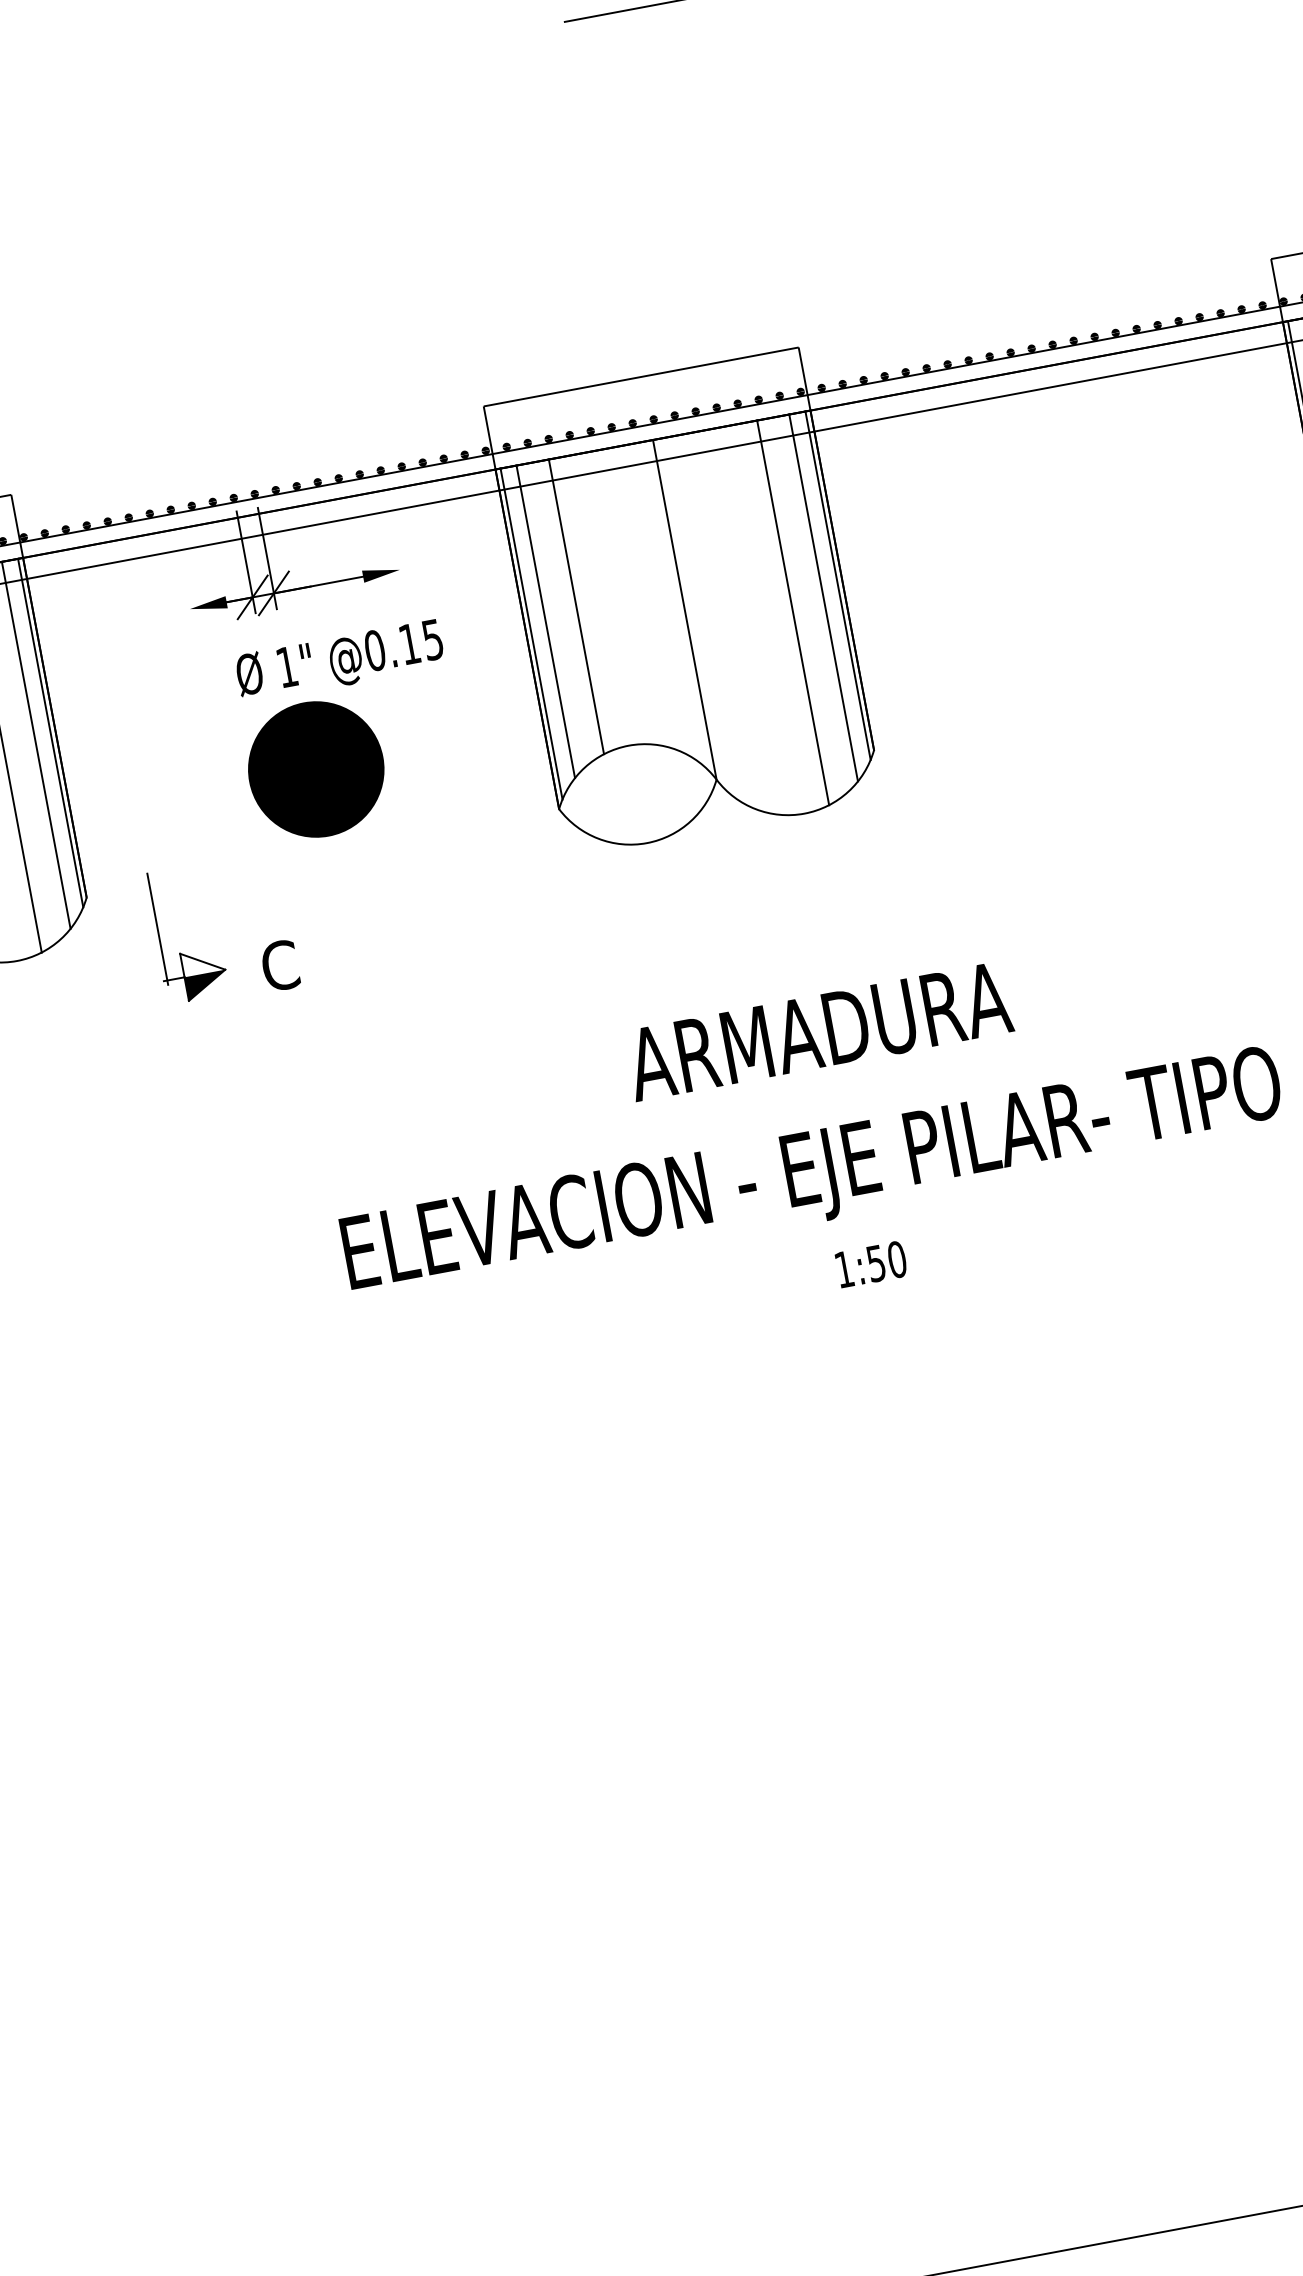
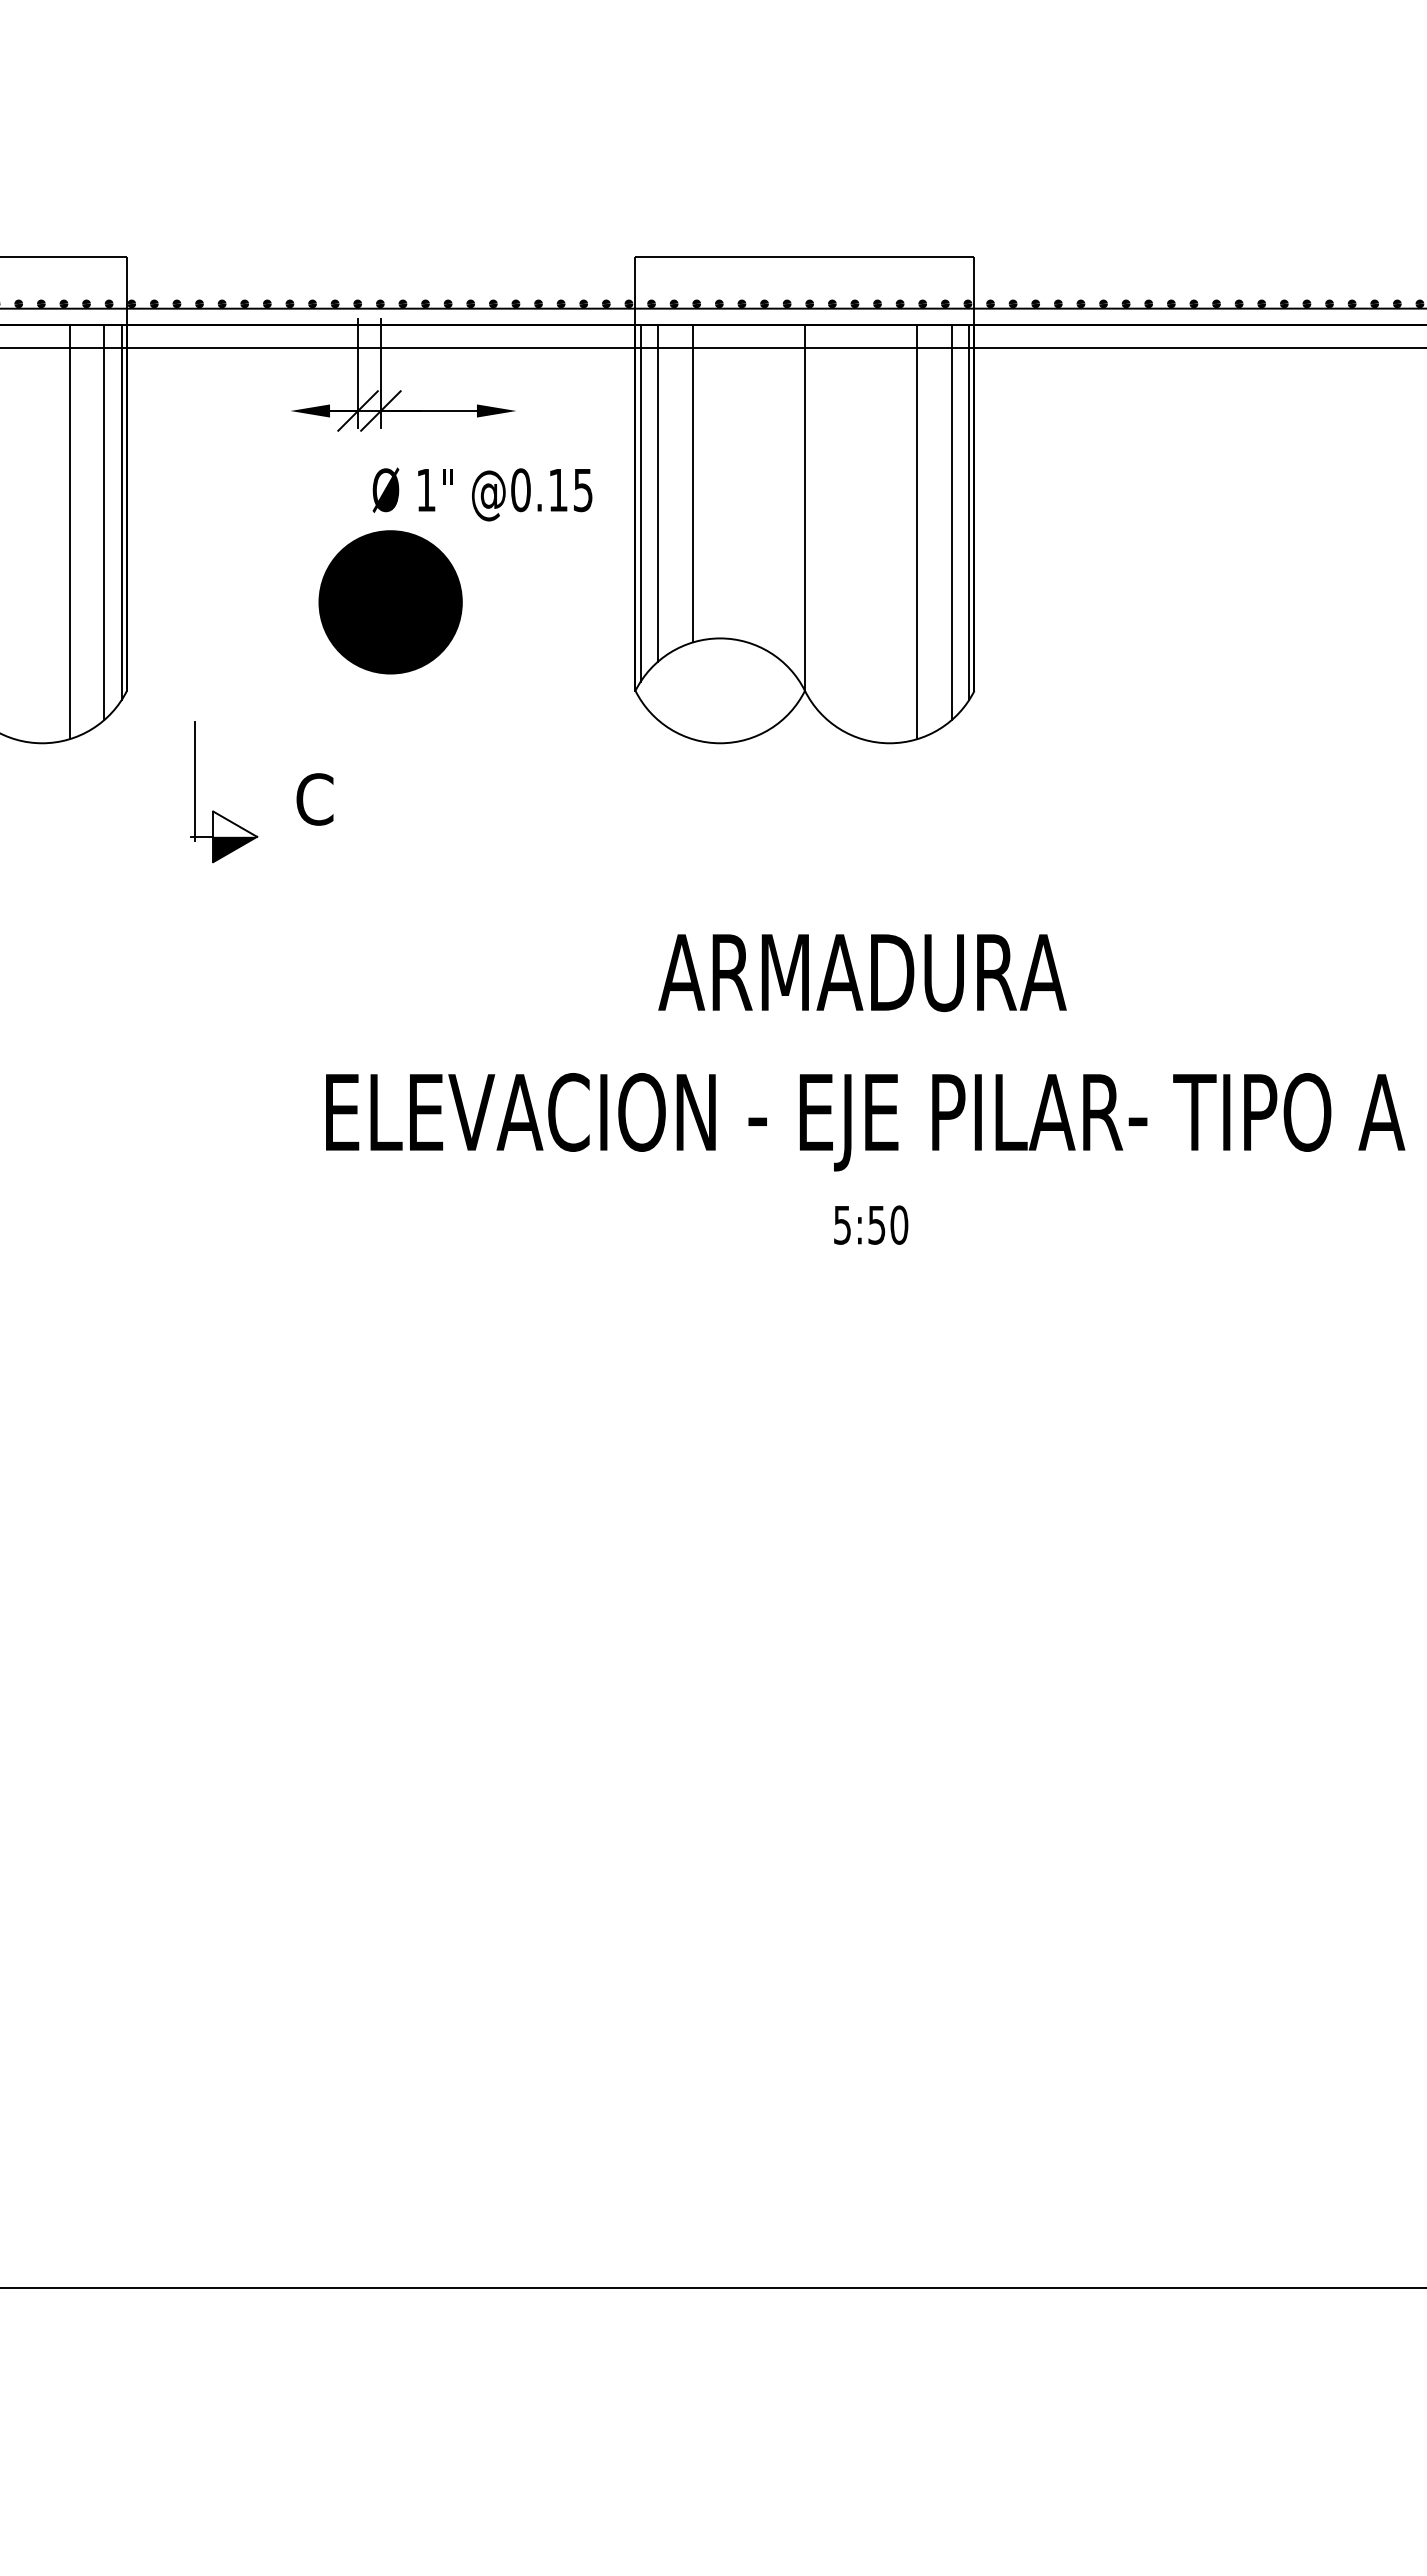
text: (340, 661) -> (482, 494), moved
part: (182, 953) -> (215, 811), moved
text: (844, 1269) -> (842, 1225), 1:50 -> 5:50

